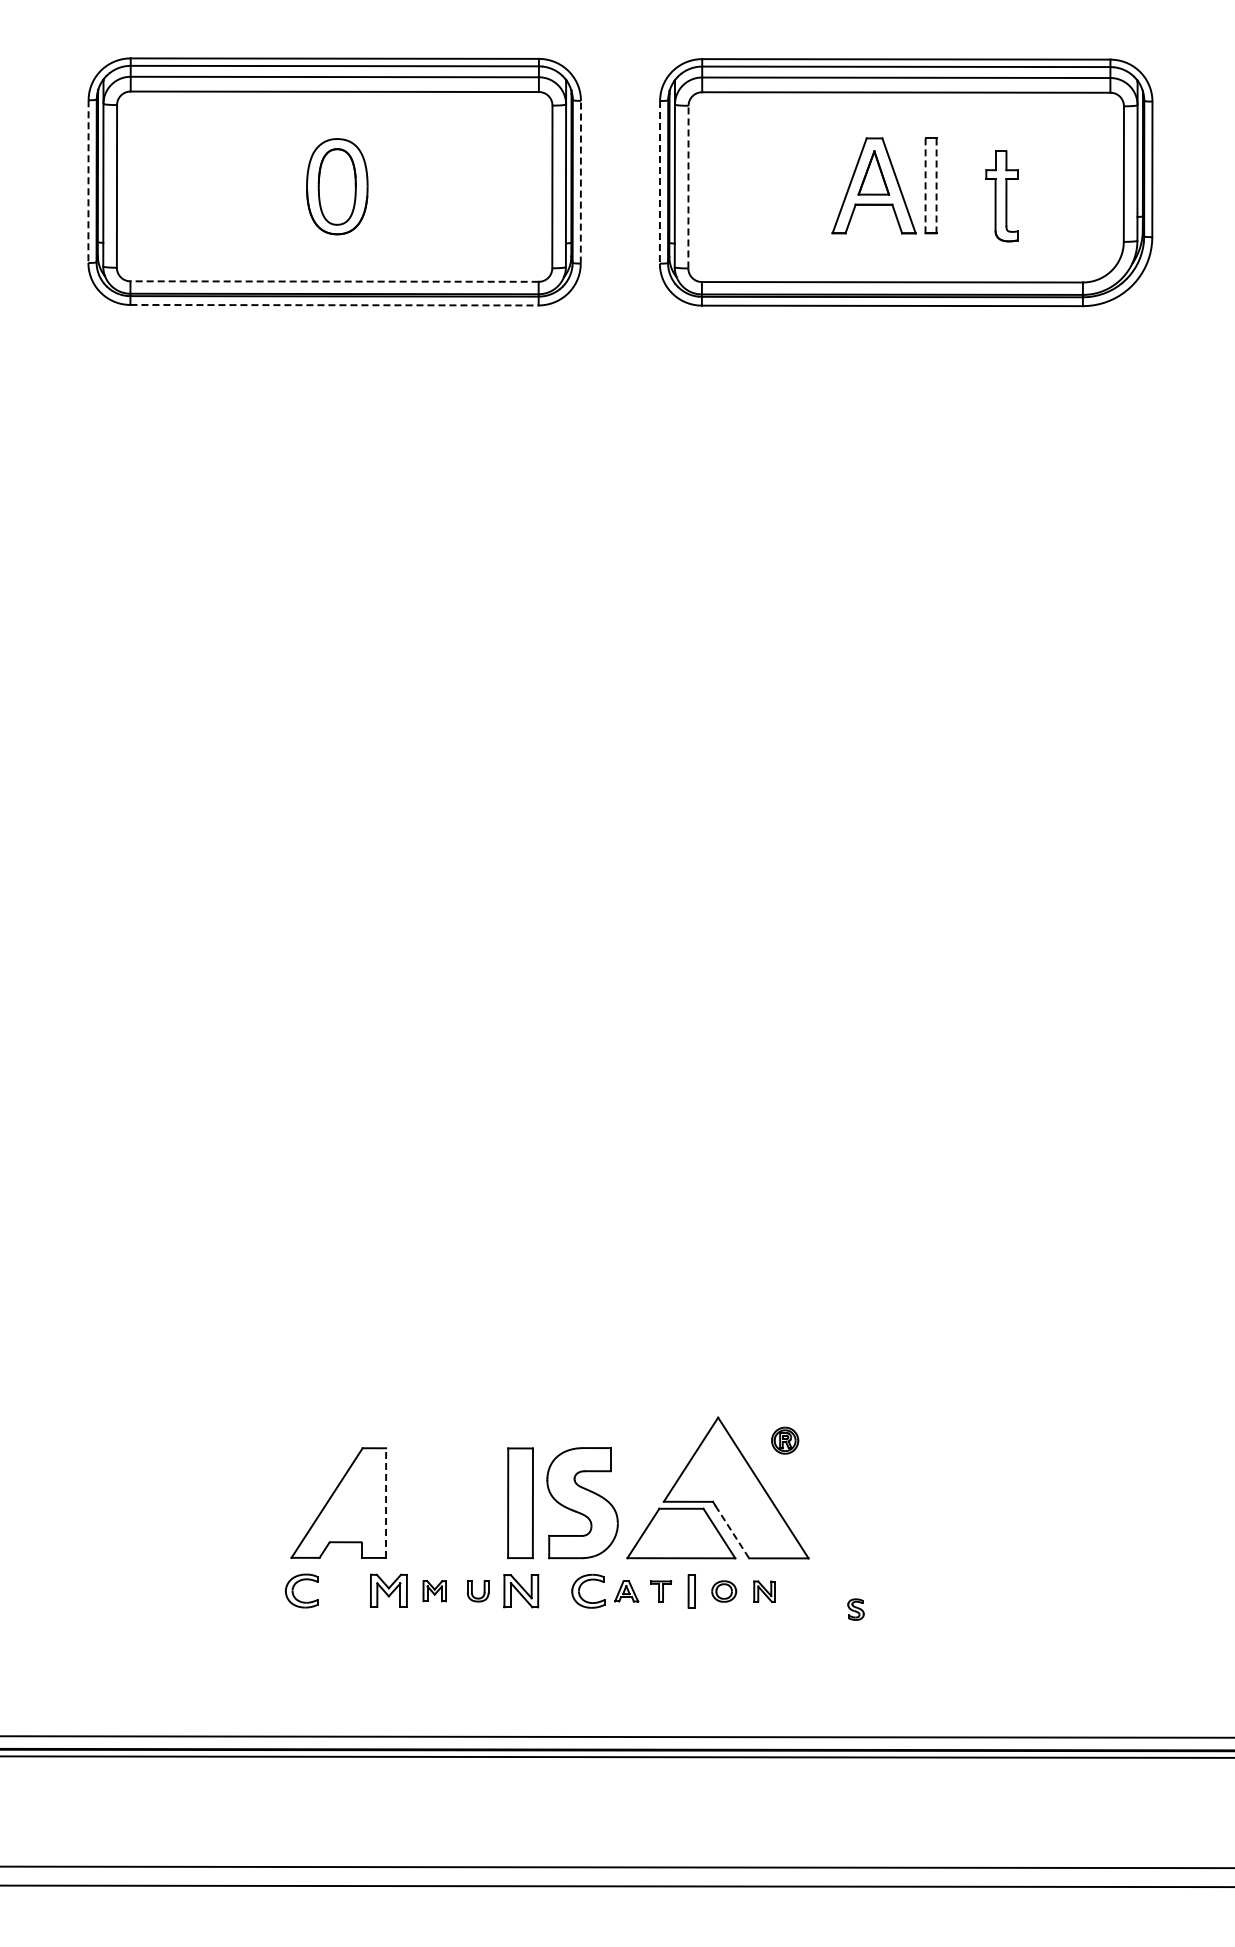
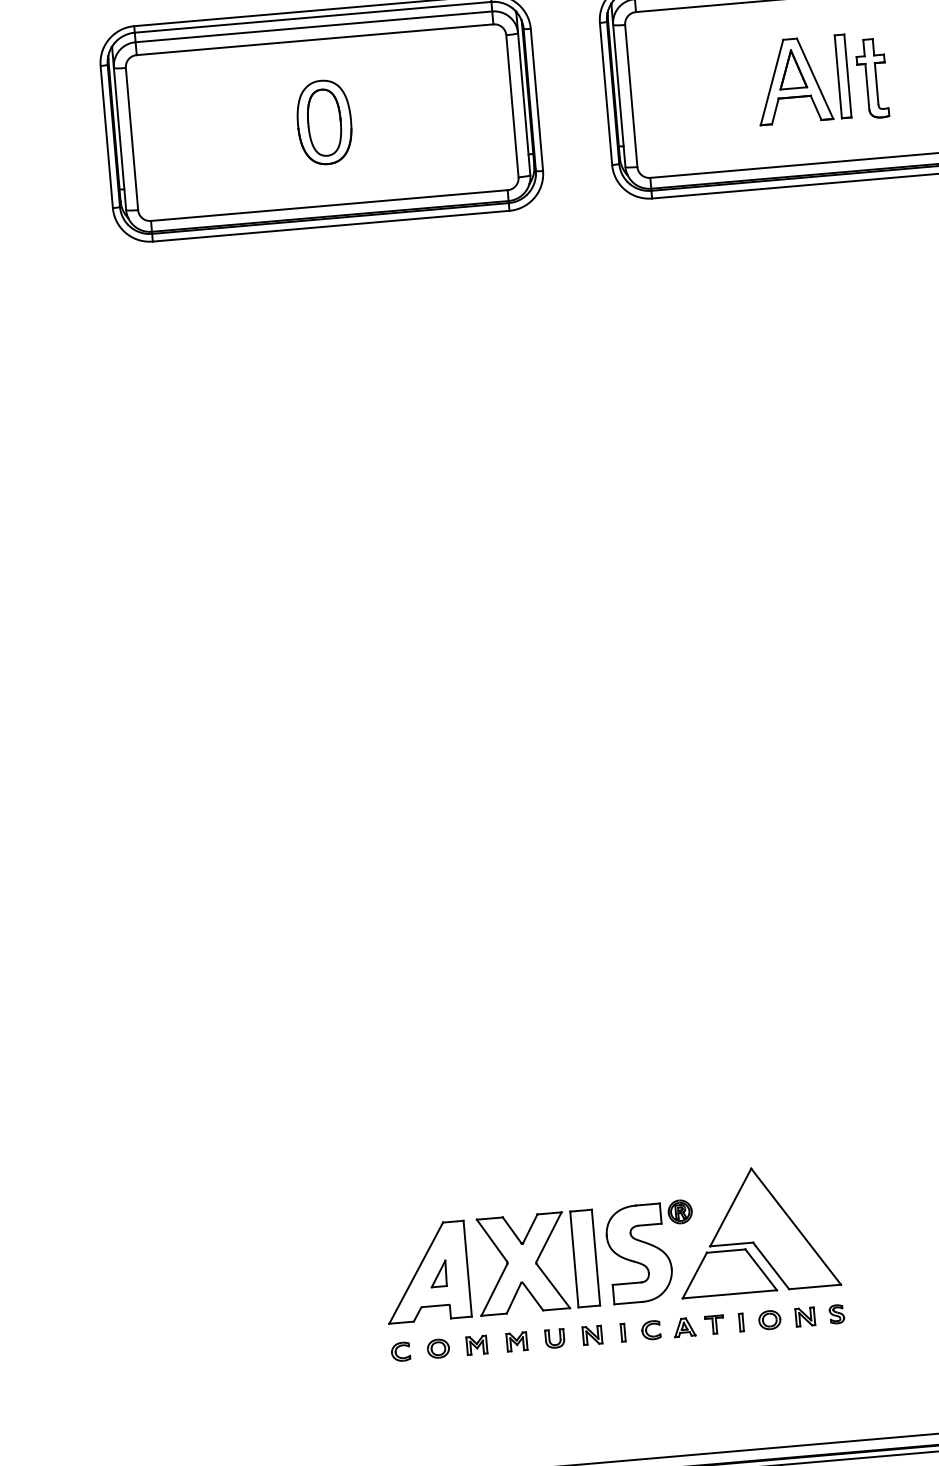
line: (580, 181) -> (536, 99), dashed -> solid
line: (88, 182) -> (106, 137), dashed -> solid
line: (659, 182) -> (605, 94), dashed -> solid
line: (925, 185) -> (838, 76), dashed -> solid
line: (688, 186) -> (631, 95), dashed -> solid
line: (936, 186) -> (847, 76), dashed -> solid
part: (1001, 196) -> (871, 78), moved
line: (334, 281) -> (329, 205), dashed -> solid
line: (335, 305) -> (332, 226), dashed -> solid
part: (785, 1440) -> (680, 1211), moved
line: (386, 1503) -> (468, 1269), dashed -> solid
part: (447, 1503) -> (521, 1264), added
part: (352, 1505) -> (438, 1273), added
line: (732, 1532) -> (772, 1267), dashed -> solid
part: (301, 1590) -> (400, 1351), size x0.62
part: (344, 1590) -> (438, 1348), added
part: (388, 1591) -> (476, 1345), size x0.62
part: (520, 1591) -> (591, 1335), size x0.62
part: (556, 1591) -> (623, 1332), added
part: (588, 1591) -> (651, 1330), size x0.62
part: (691, 1591) -> (741, 1322), size x0.62
part: (855, 1609) -> (836, 1314), moved

